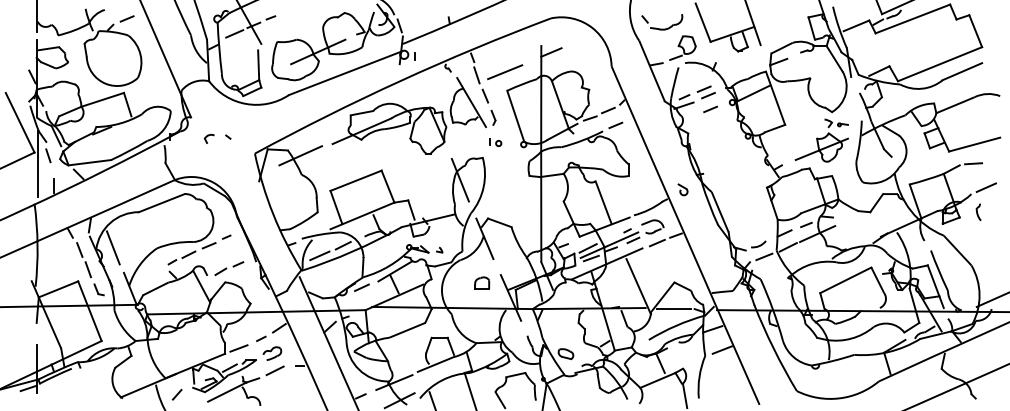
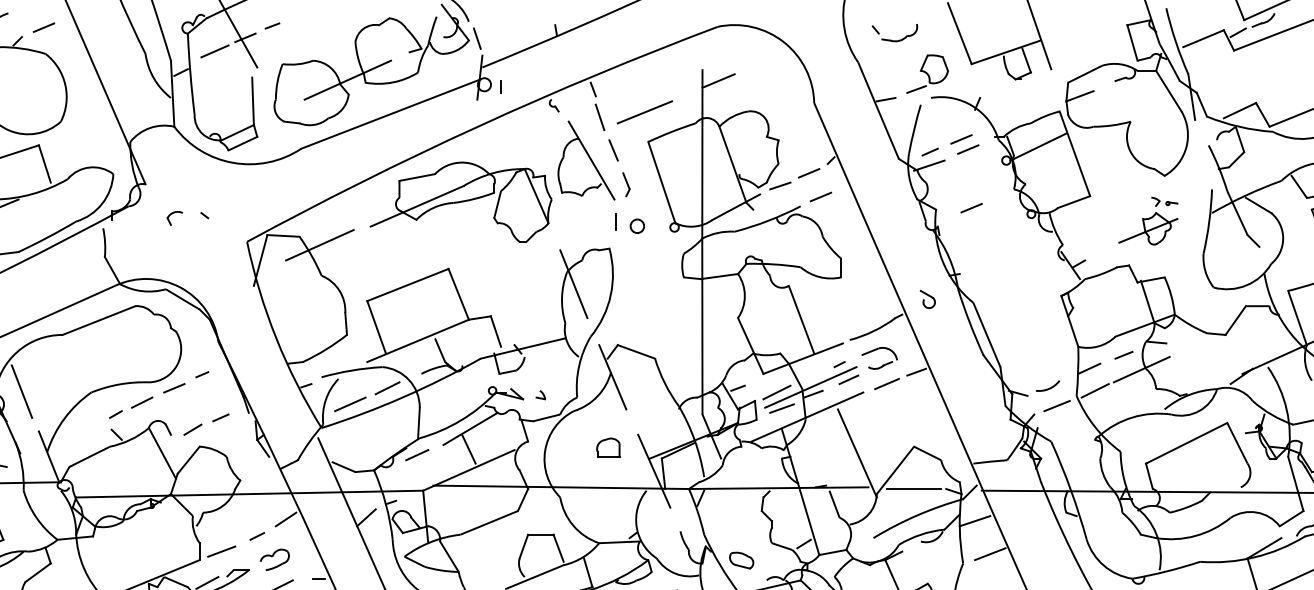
part: (662, 22) -> (895, 33), size x0.7
line: (710, 109) -> (971, 208), moved
part: (821, 140) -> (1147, 220), size x0.7
part: (495, 142) -> (629, 224), size x1.6

